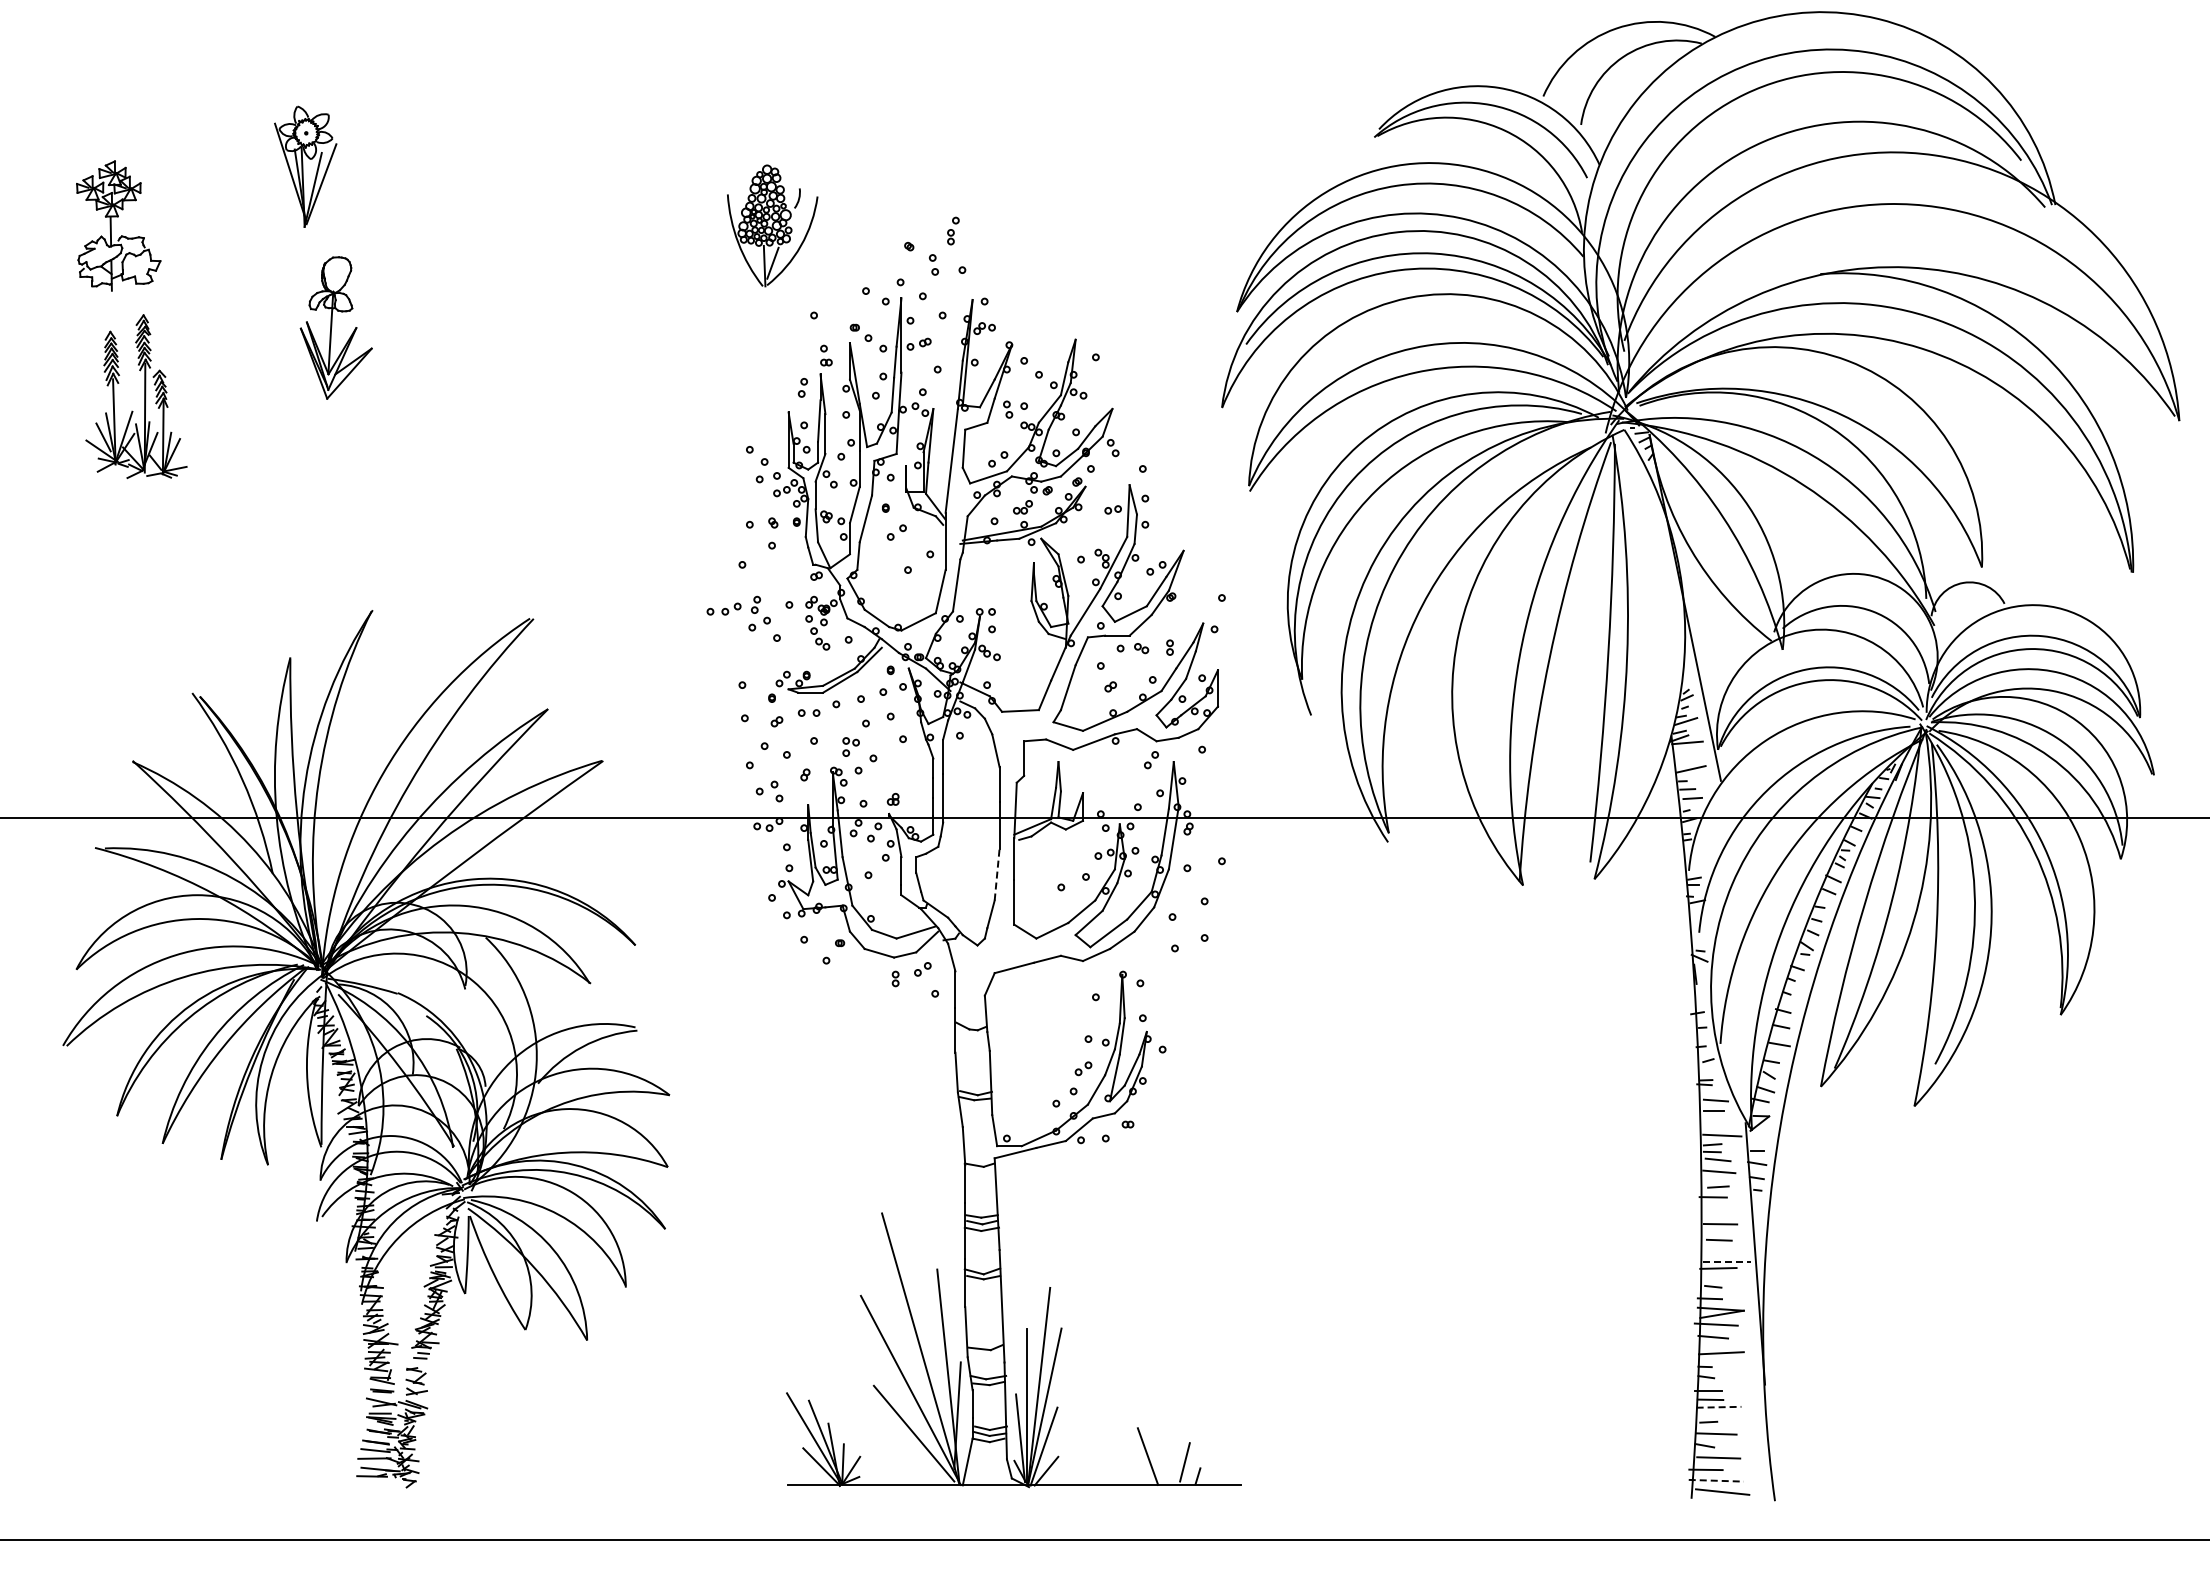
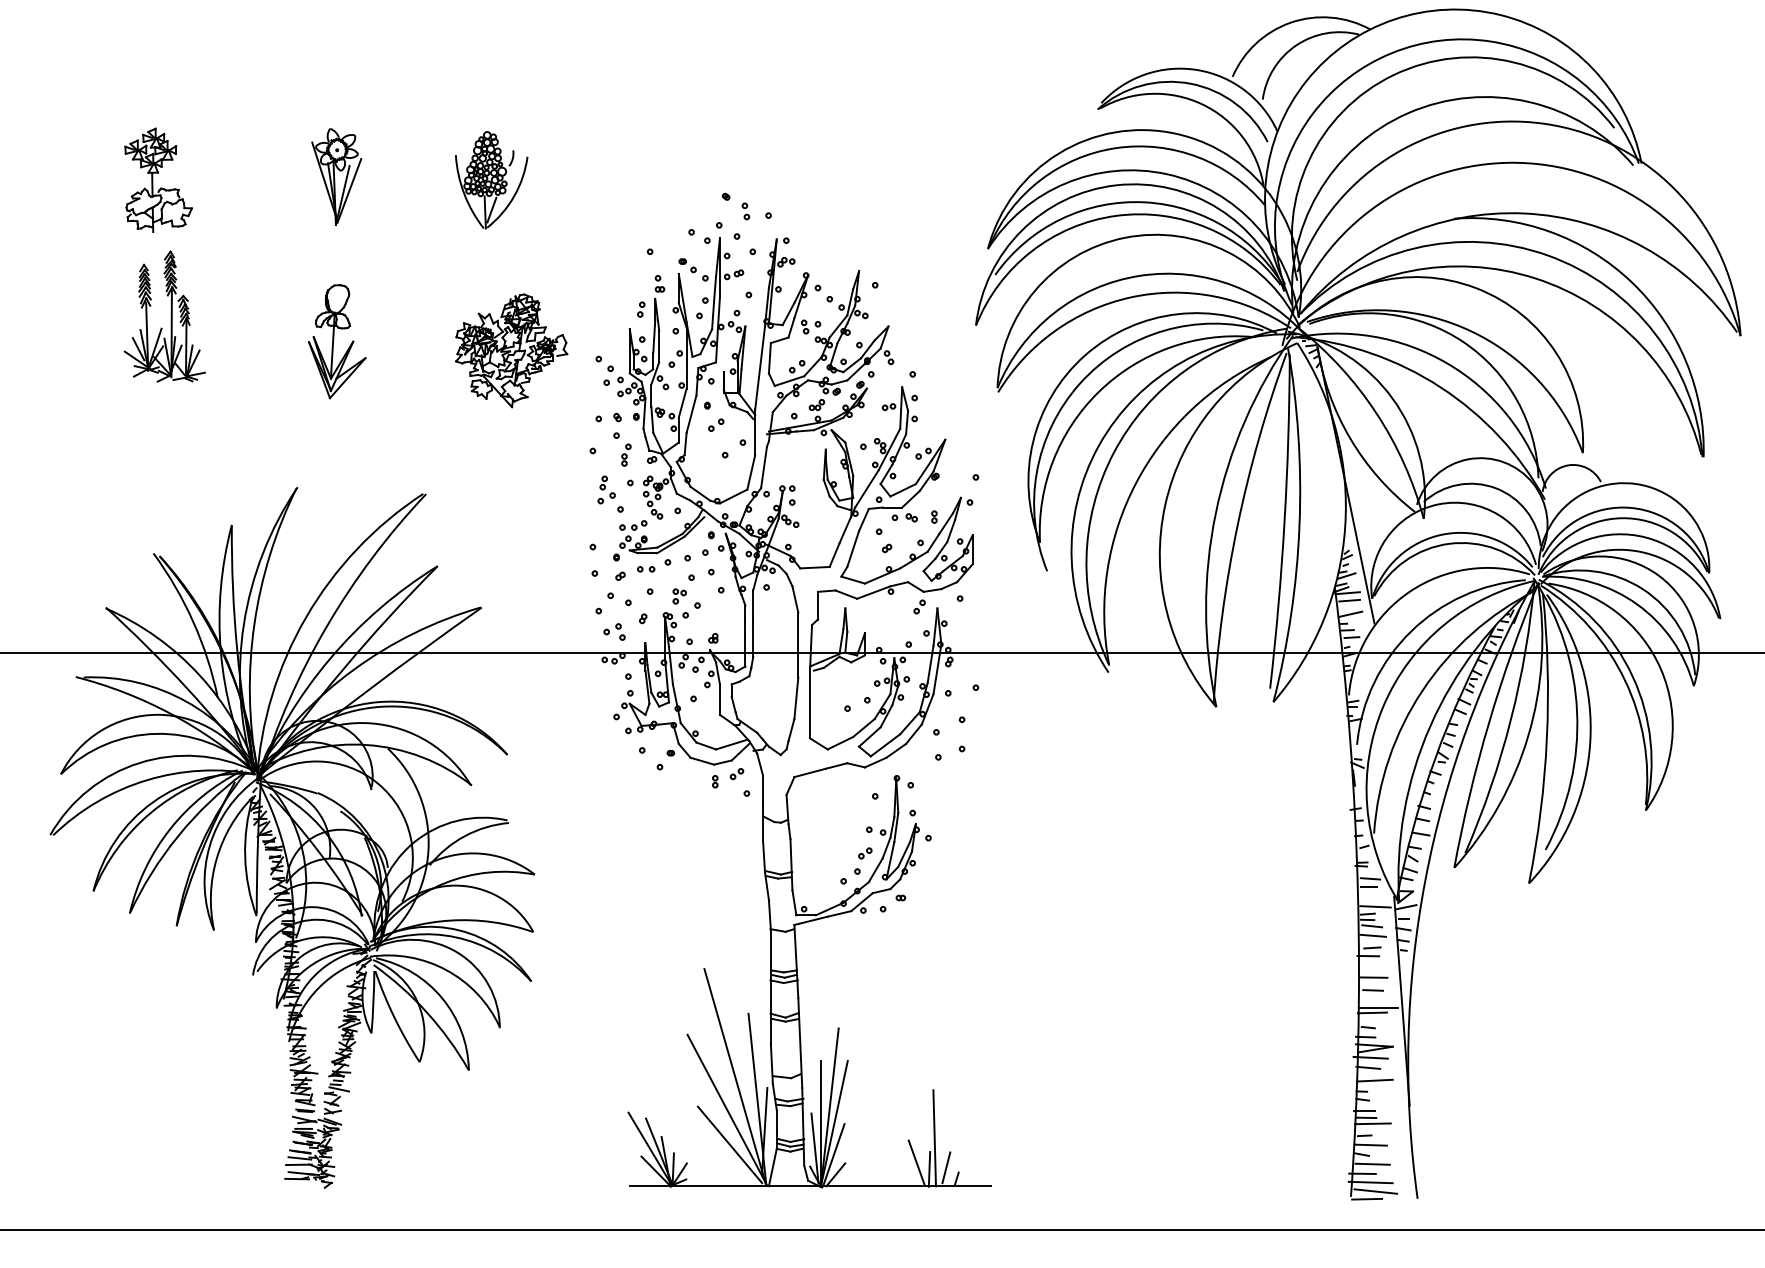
part: (305, 166) -> (336, 176), moved
part: (111, 225) -> (152, 179), moved
part: (772, 225) -> (491, 179), moved
part: (953, 230) -> (626, 454), moved
part: (335, 327) -> (336, 341), moved
part: (144, 396) -> (171, 316), moved
part: (640, 439) -> (511, 350), added
part: (723, 608) -> (632, 524), moved
line: (1689, 752) -> (1349, 600), added
line: (997, 874) -> (796, 698), dashed -> solid
line: (1760, 1135) -> (1406, 906), added
line: (1726, 1262) -> (1378, 1008), dashed -> solid
line: (424, 1363) -> (338, 1088), added
line: (1719, 1407) -> (1373, 1124), dashed -> solid
line: (1169, 1425) -> (934, 1138), added
line: (1163, 1464) -> (929, 1169), added
line: (1716, 1480) -> (1370, 1182), dashed -> solid
line: (1711, 1501) -> (1366, 1199), added

